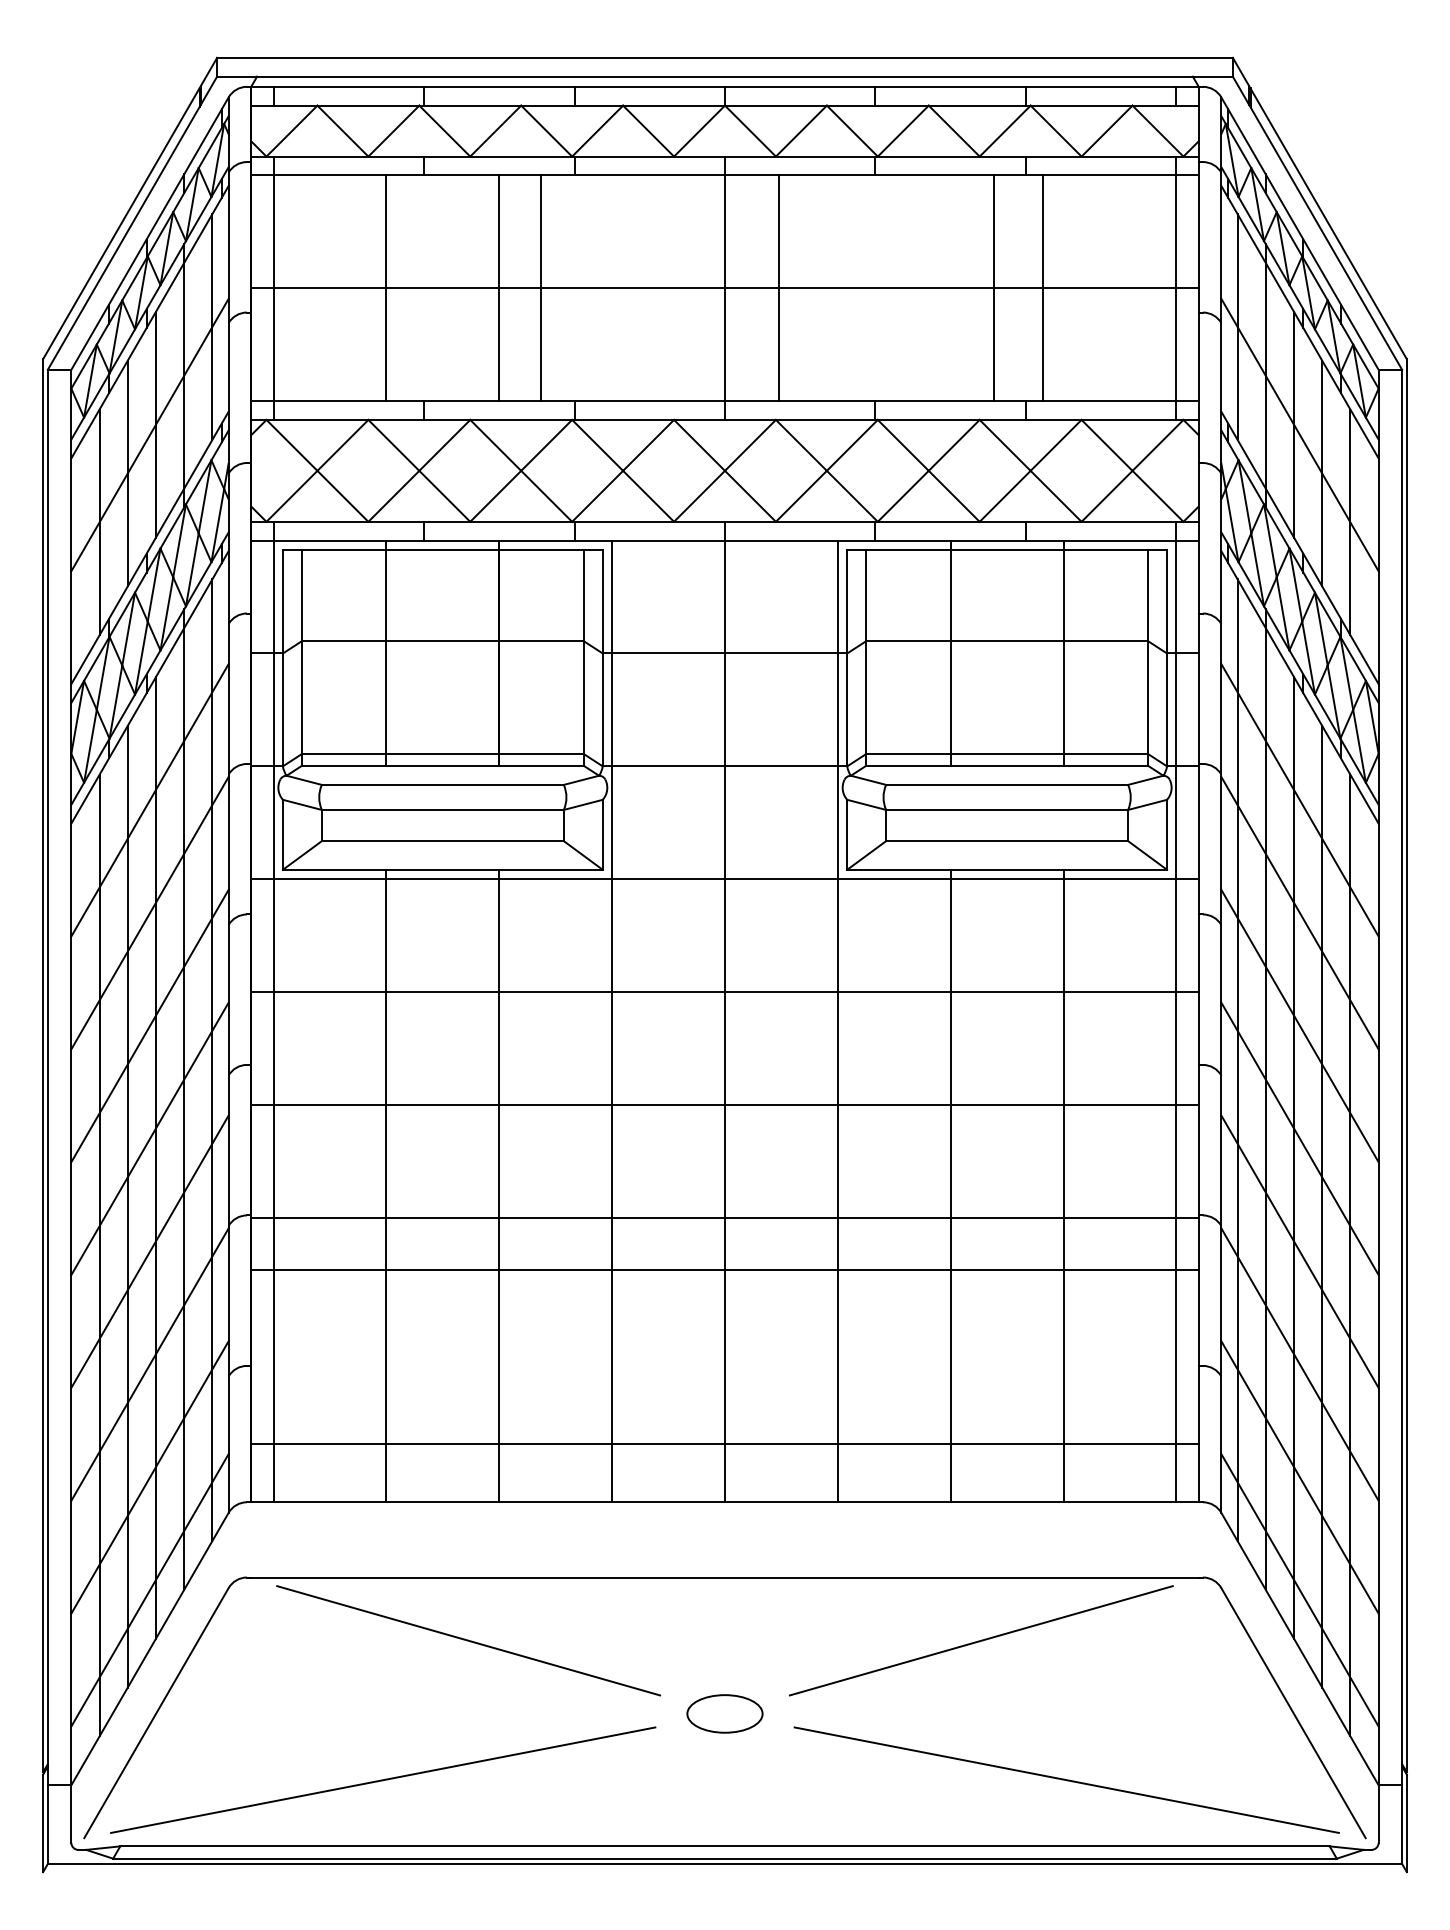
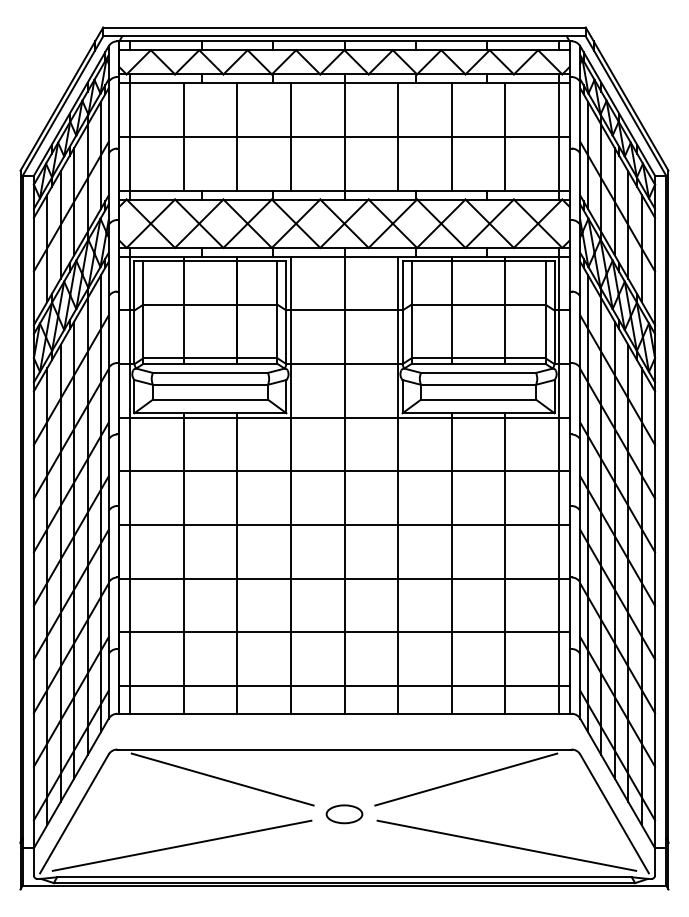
line: (539, 287) -> (290, 136), moved
line: (779, 287) -> (398, 136), moved
line: (994, 287) -> (505, 136), moved
line: (1042, 287) -> (451, 136), moved
line: (725, 1270) -> (344, 632), moved

